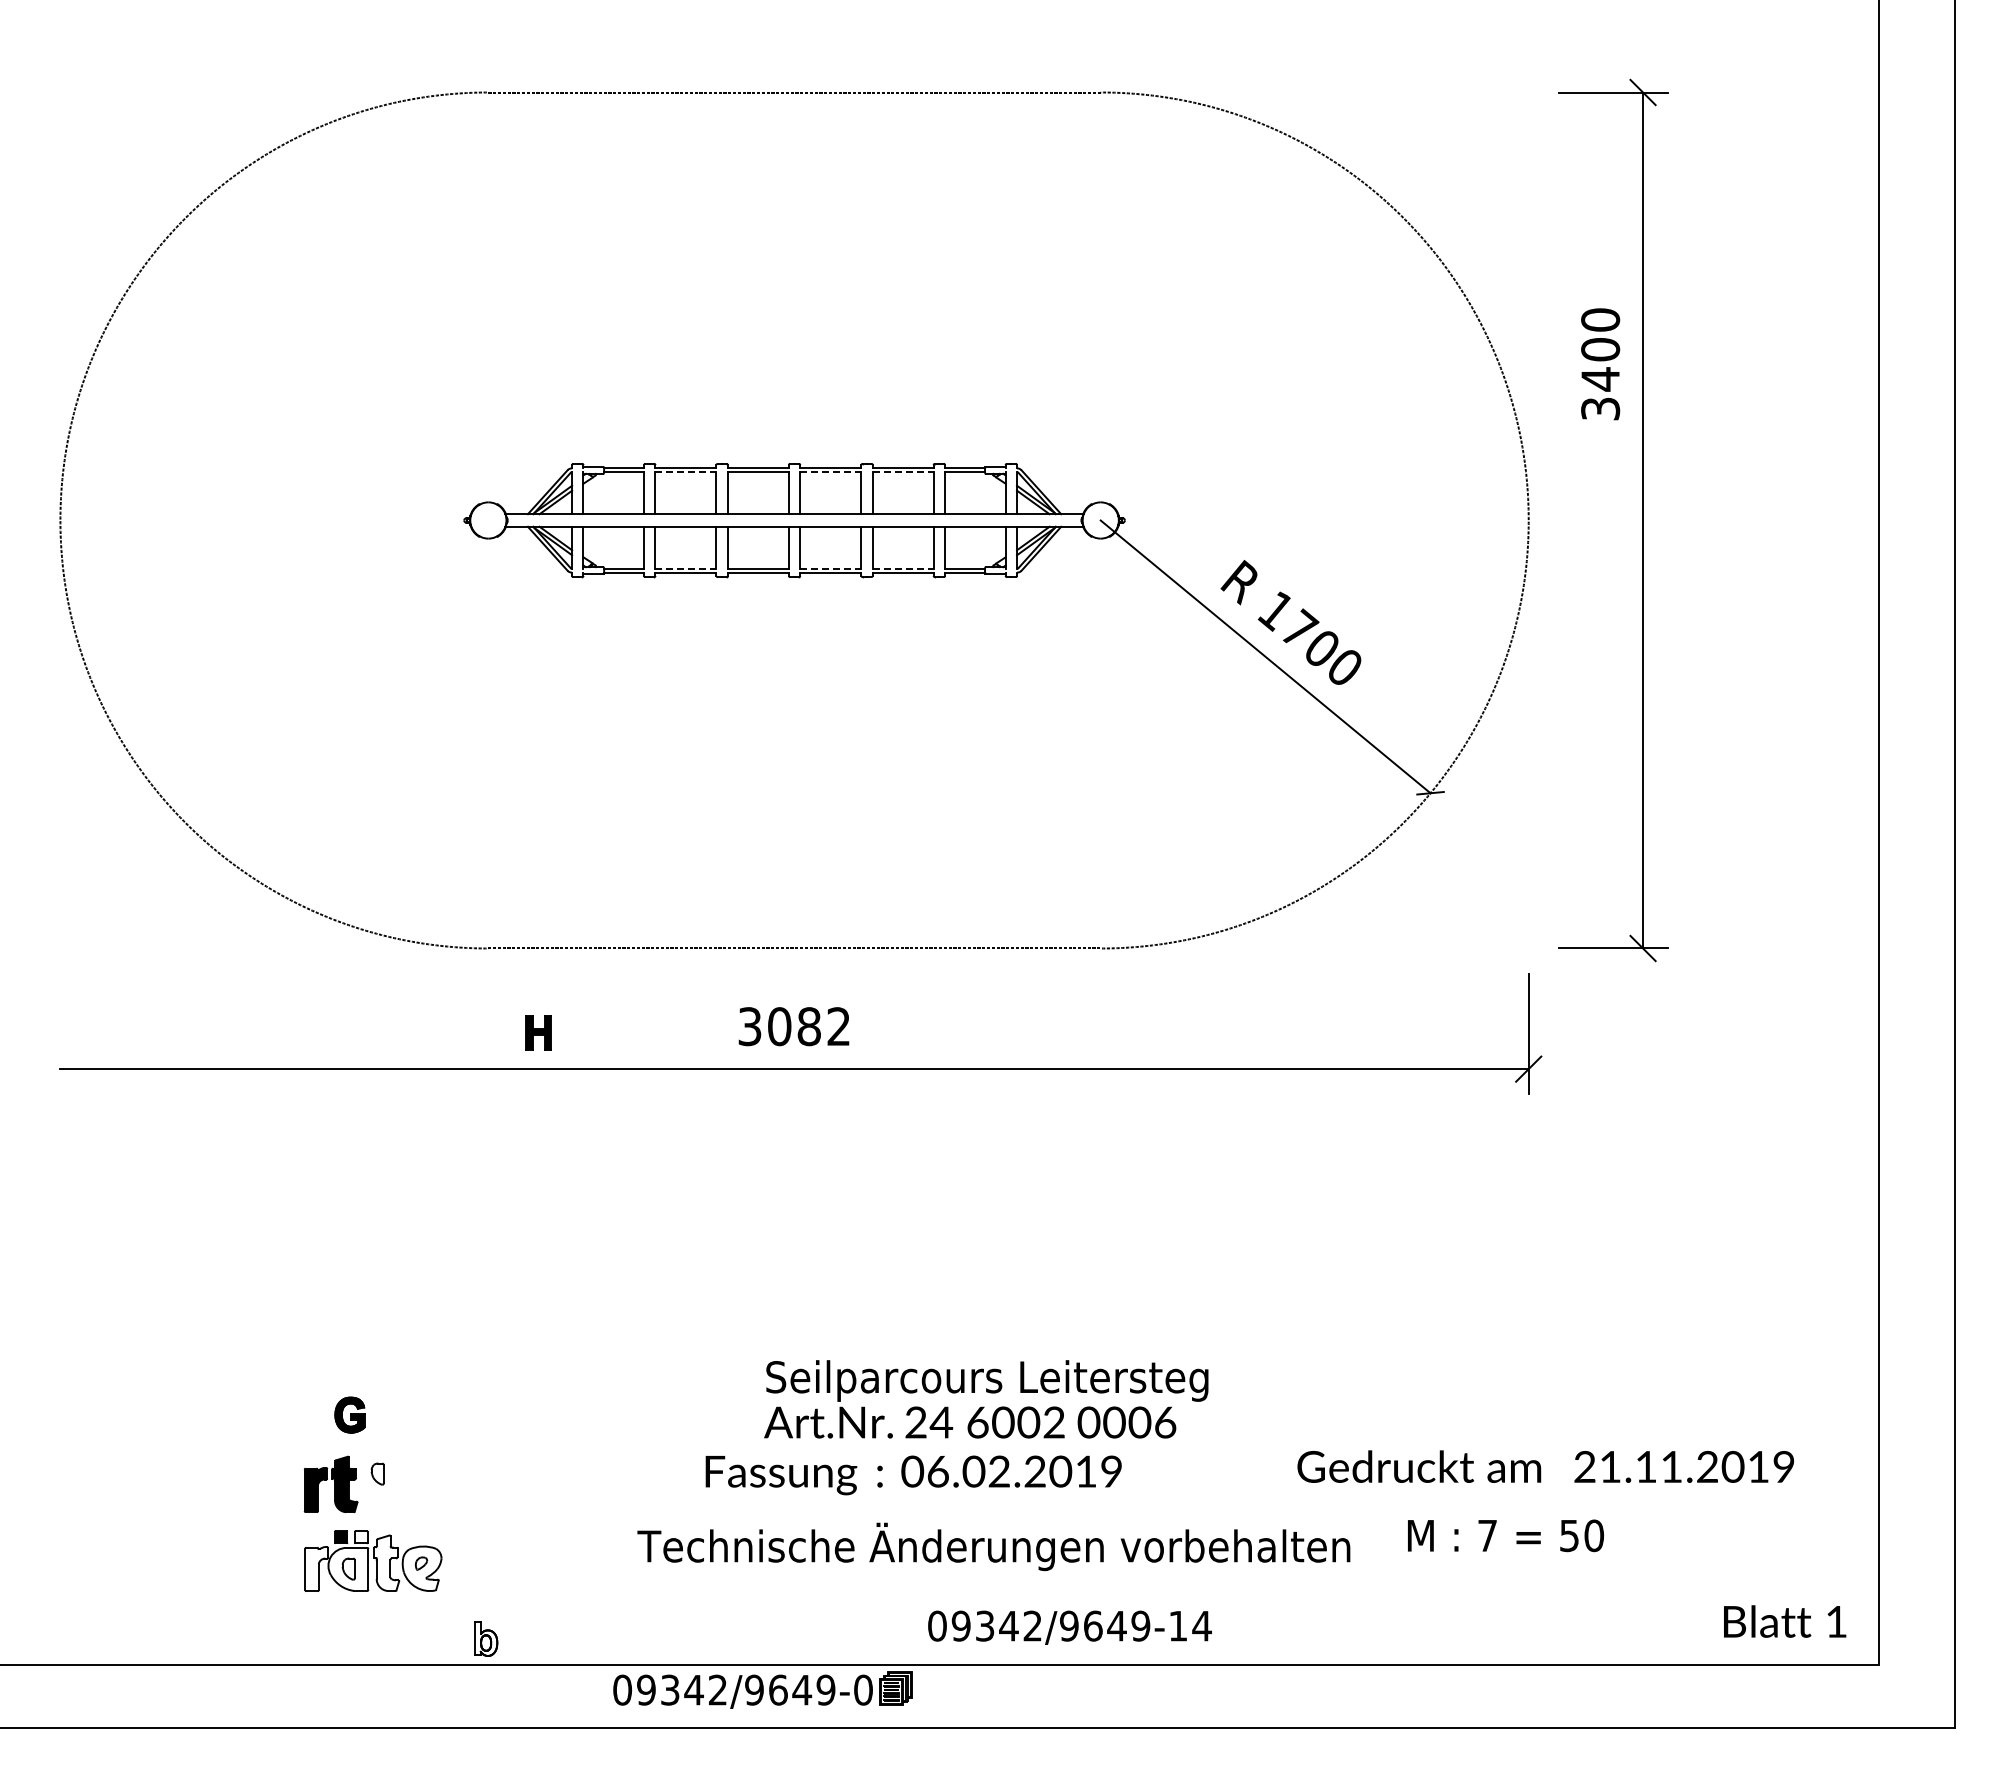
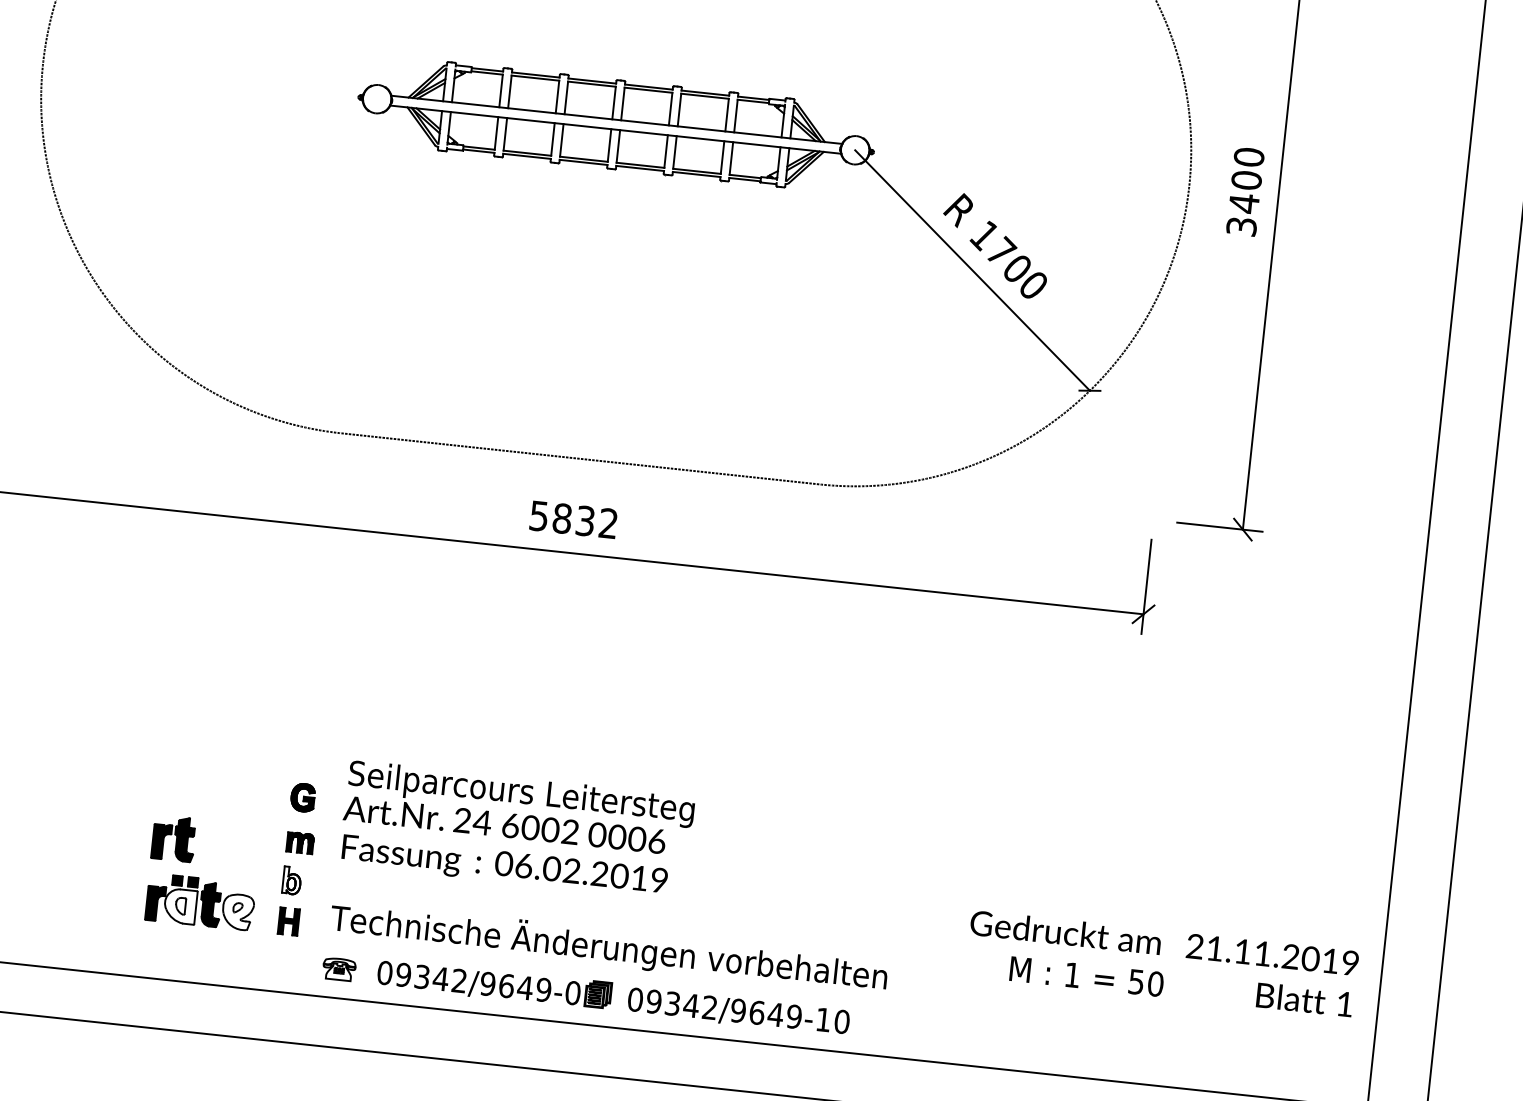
text: (1600, 364) -> (1245, 191), moved
line: (686, 472) -> (535, 78), dashed -> solid
line: (830, 472) -> (648, 90), dashed -> solid
line: (903, 472) -> (705, 96), dashed -> solid
line: (686, 568) -> (527, 153), dashed -> solid
line: (830, 568) -> (640, 165), dashed -> solid
line: (903, 568) -> (697, 171), dashed -> solid
text: (779, 1026) -> (562, 518), 3082 -> 5832
part: (538, 1032) -> (288, 921), moved
text: (986, 1399) -> (519, 808), moved
part: (349, 1414) -> (302, 797), moved
text: (1545, 1466) -> (1164, 942), moved
part: (491, 1472) -> (300, 842), added
part: (377, 1473) -> (211, 833), removed
text: (913, 1475) -> (504, 866), moved
text: (1487, 1535) -> (1072, 974), 7 -> 1
fill: (361, 1537) -> (193, 882), added
text: (993, 1546) -> (608, 947), moved
fill: (386, 1562) -> (210, 904), added
fill: (316, 1569) -> (155, 903), added
text: (1785, 1621) -> (1305, 999), moved
text: (1201, 1625) -> (841, 1021), 09342/9649-14 -> 09342/9649-10
part: (557, 1627) -> (338, 969), added
part: (486, 1638) -> (292, 880), moved
part: (762, 1689) -> (494, 984), moved

